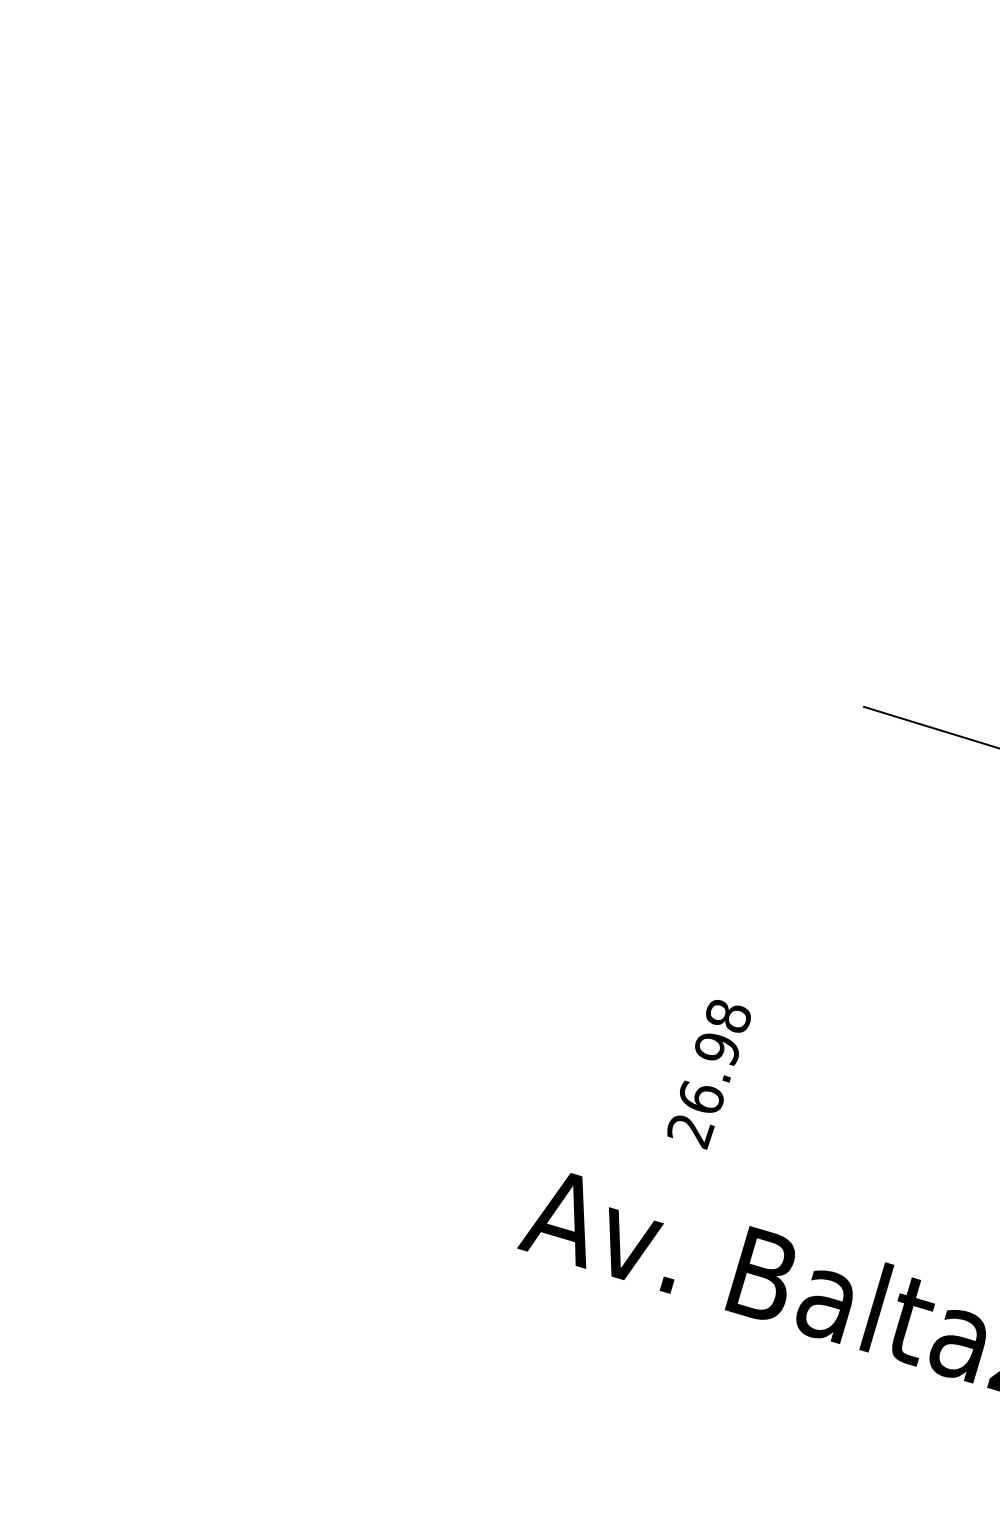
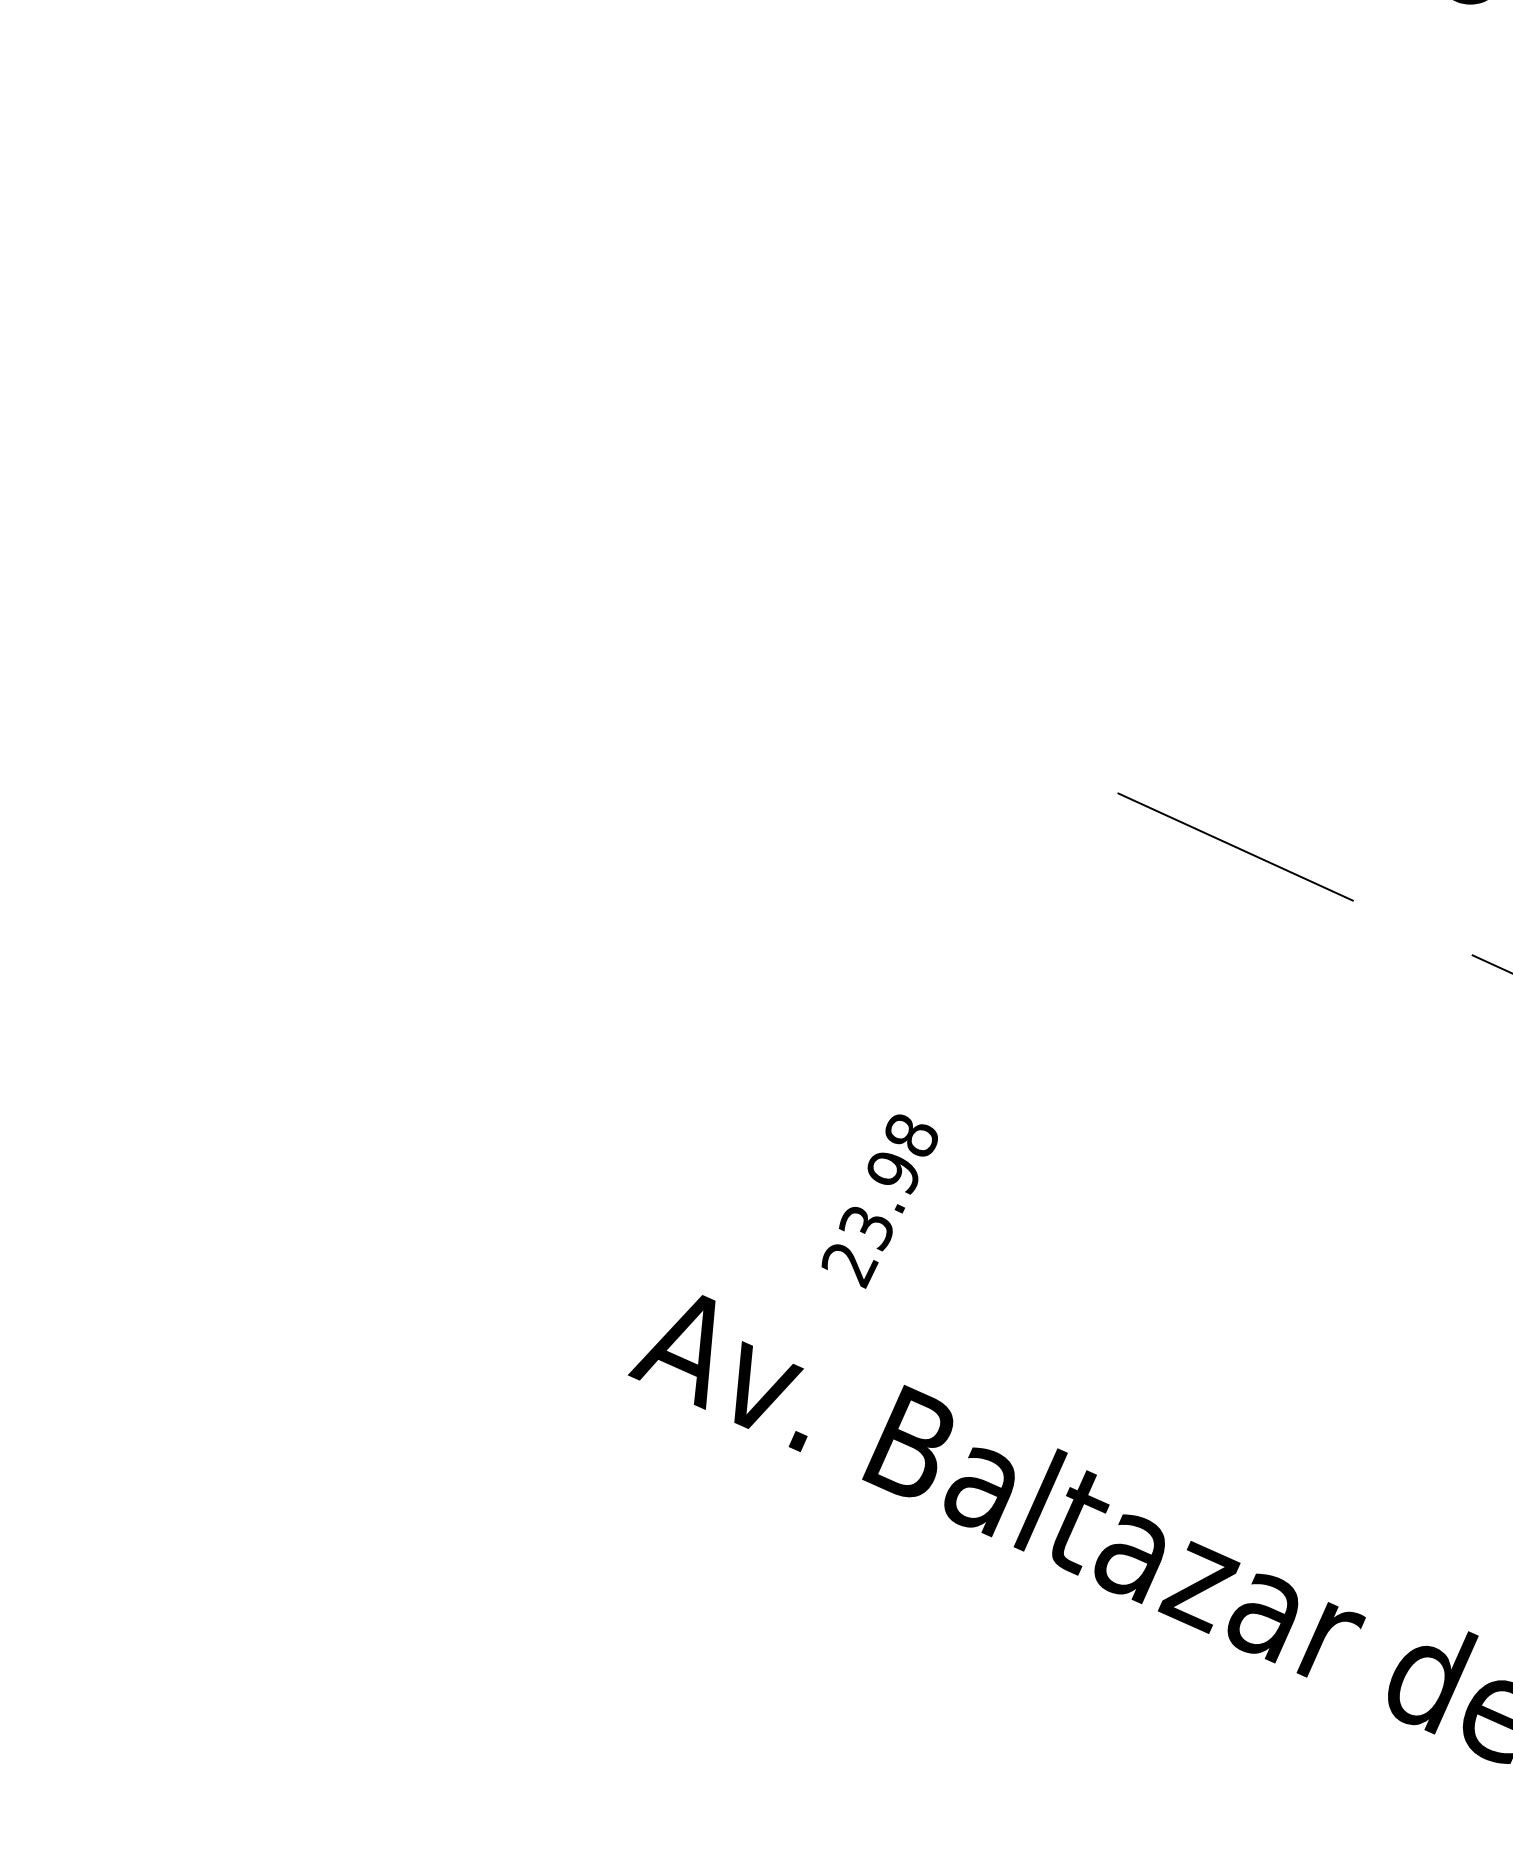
text: (700, 1098) -> (866, 1227), 26.98 -> 23.98

